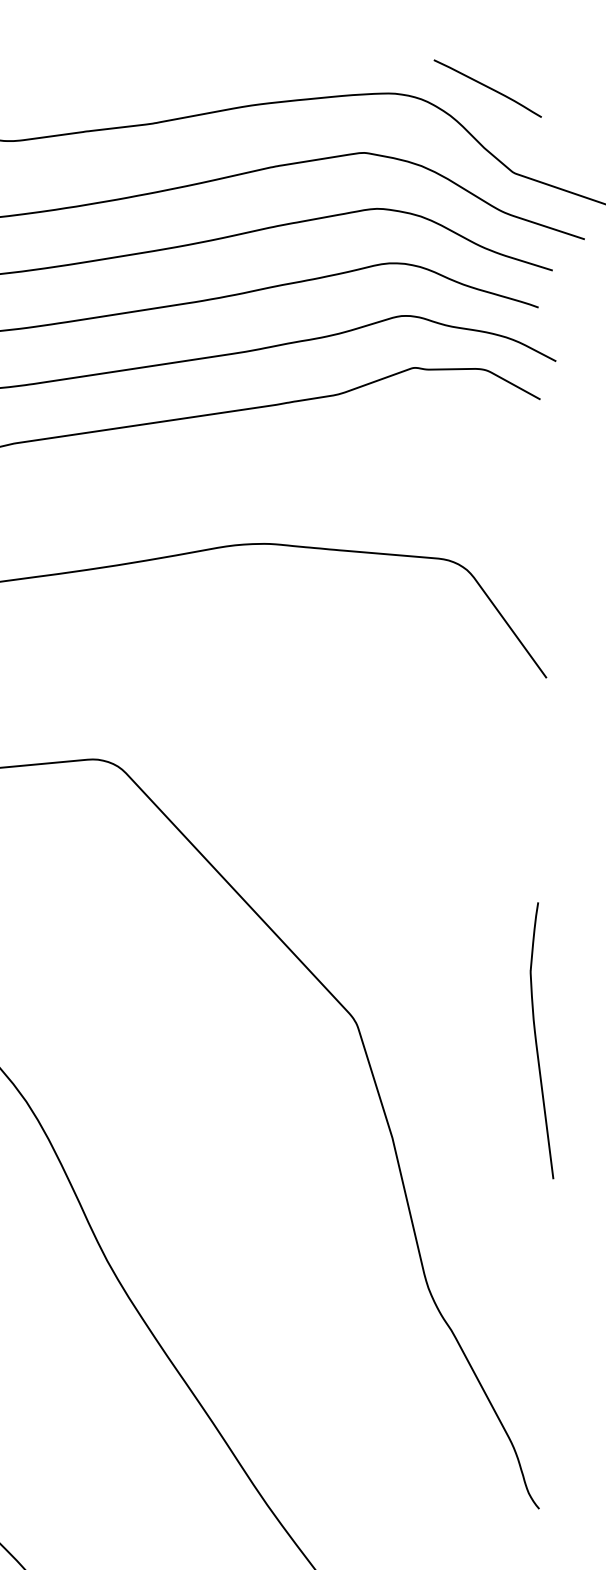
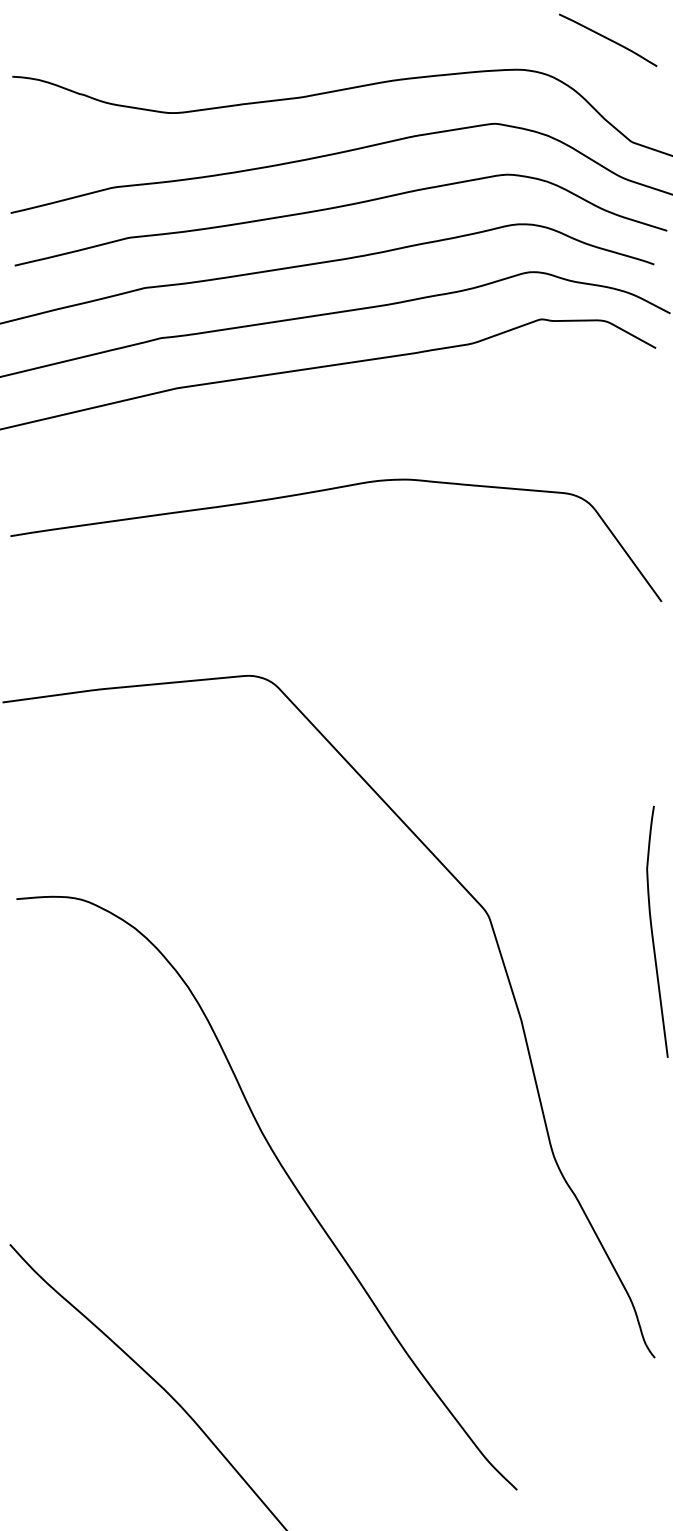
curve: (488, 87) -> (608, 39), moved

